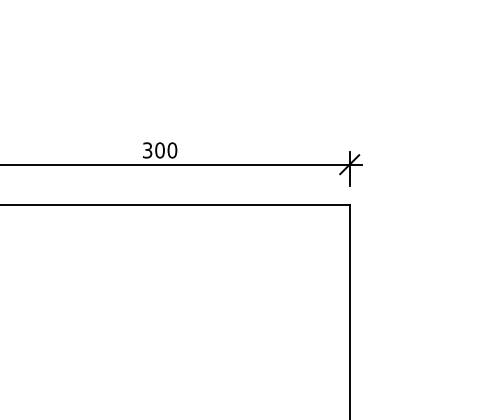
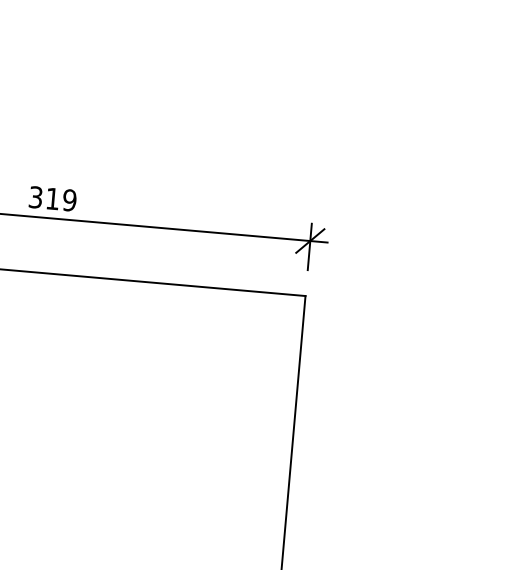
text: (166, 150) -> (61, 199), 300 -> 319

